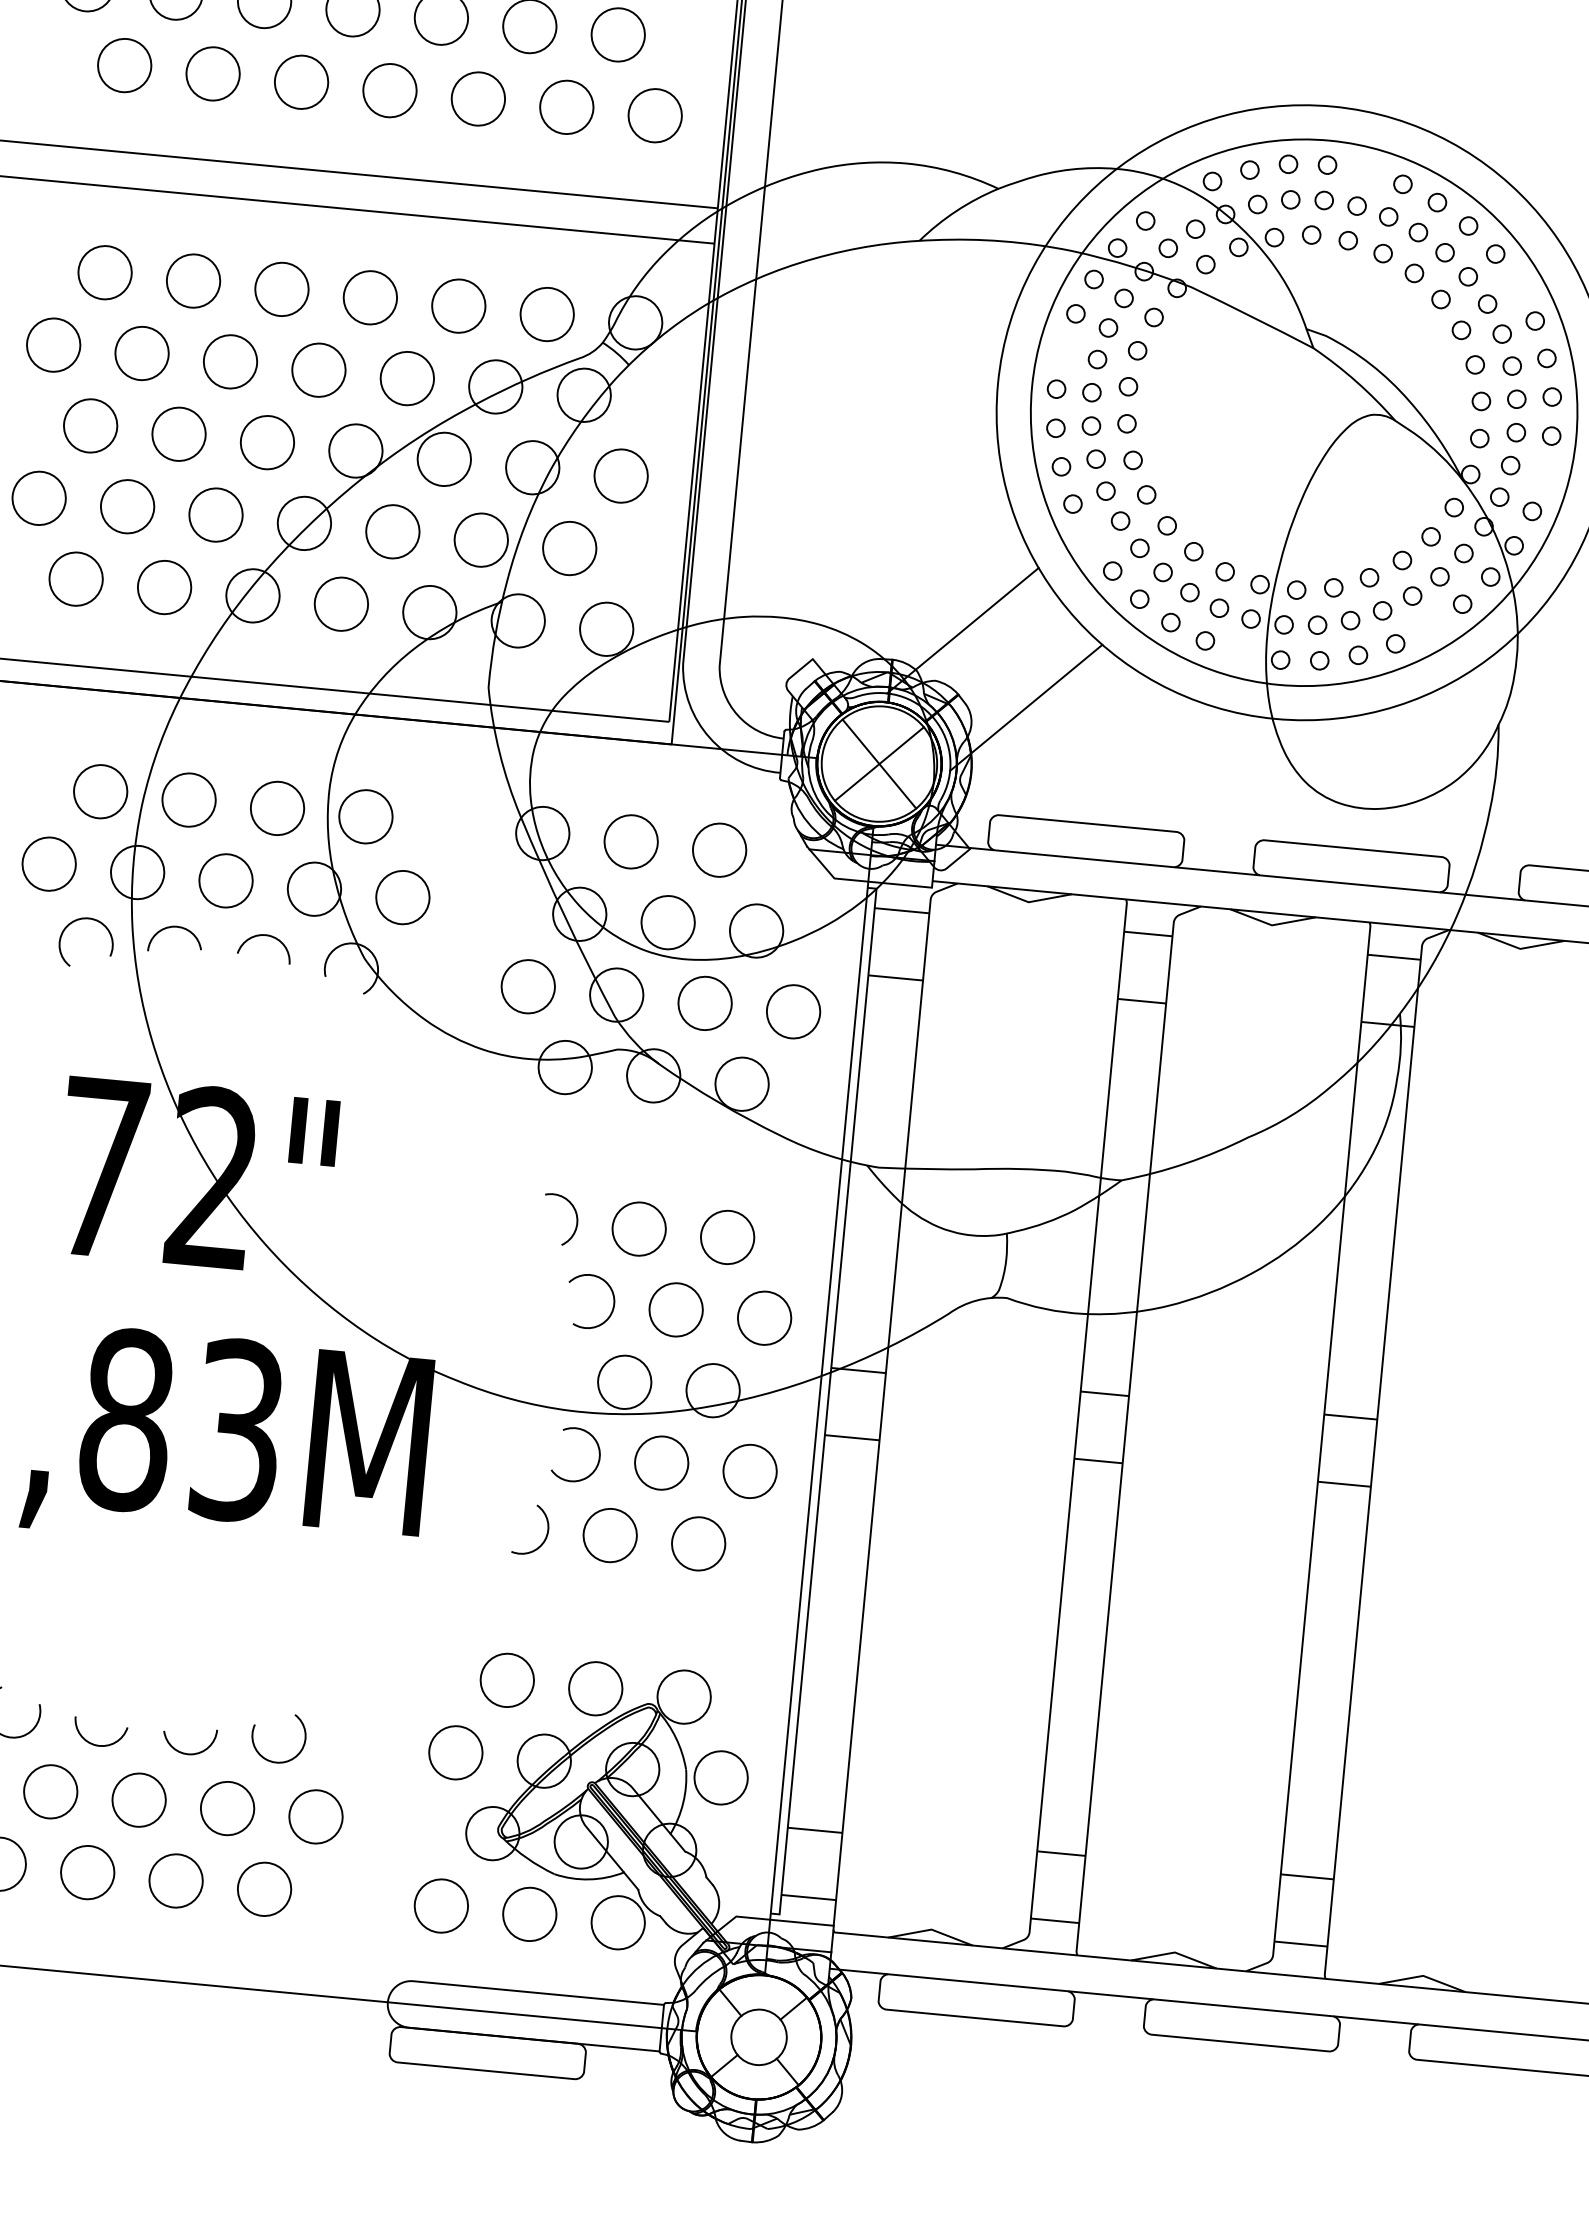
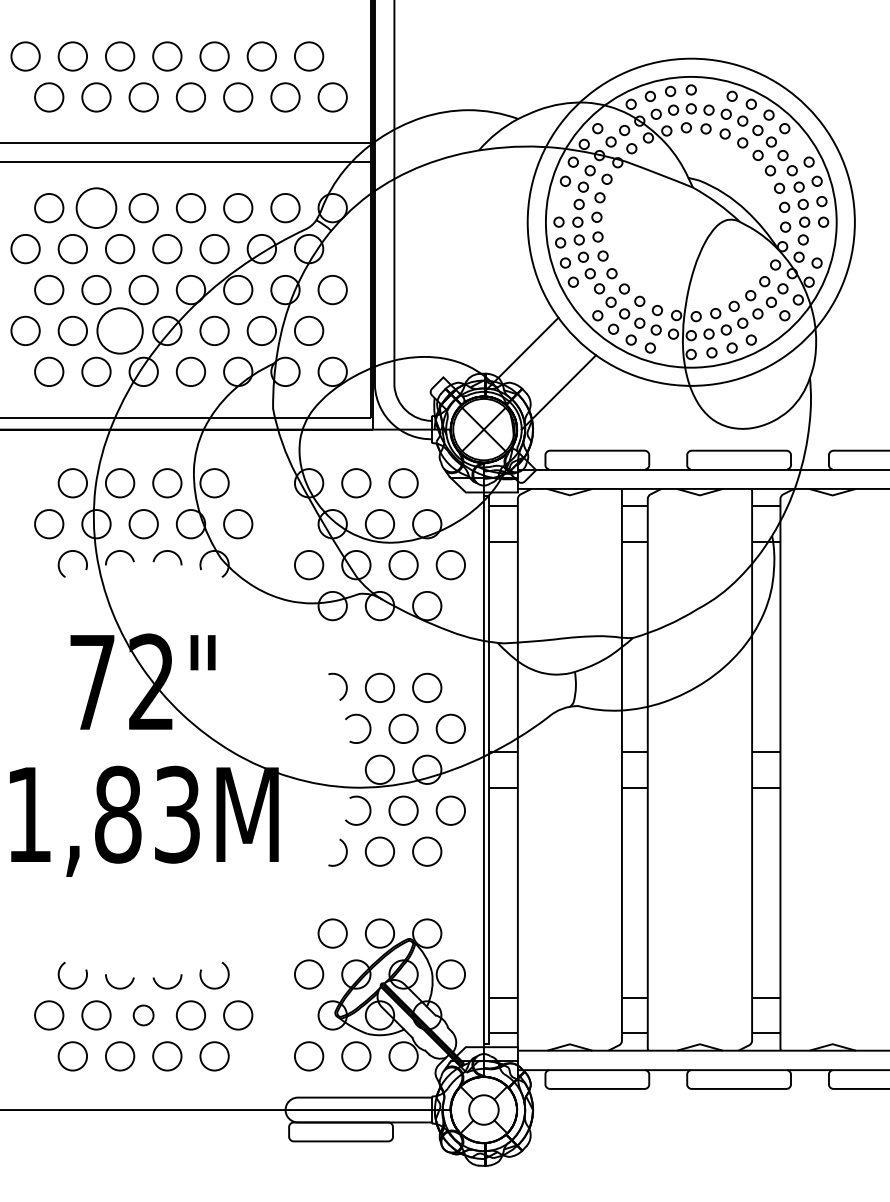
circle: (193, 279) -> (96, 207), size x1.4
circle: (214, 514) -> (119, 330), size x1.6
circle: (138, 1800) -> (143, 1015), size x0.7

